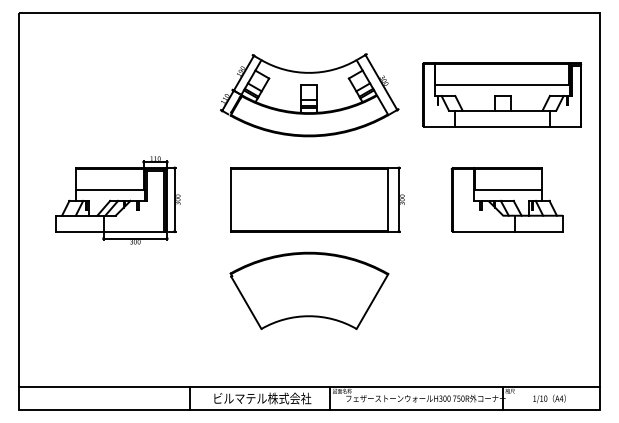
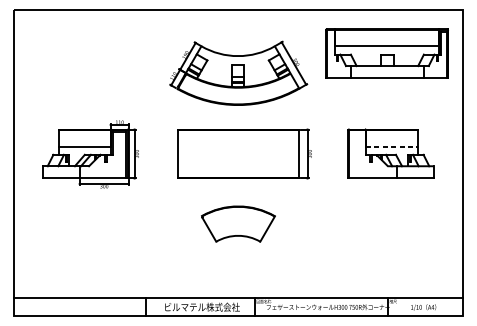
part: (502, 94) -> (387, 53), moved
line: (508, 190) -> (391, 146), solid -> dashed
part: (309, 290) -> (238, 223), size x0.6

